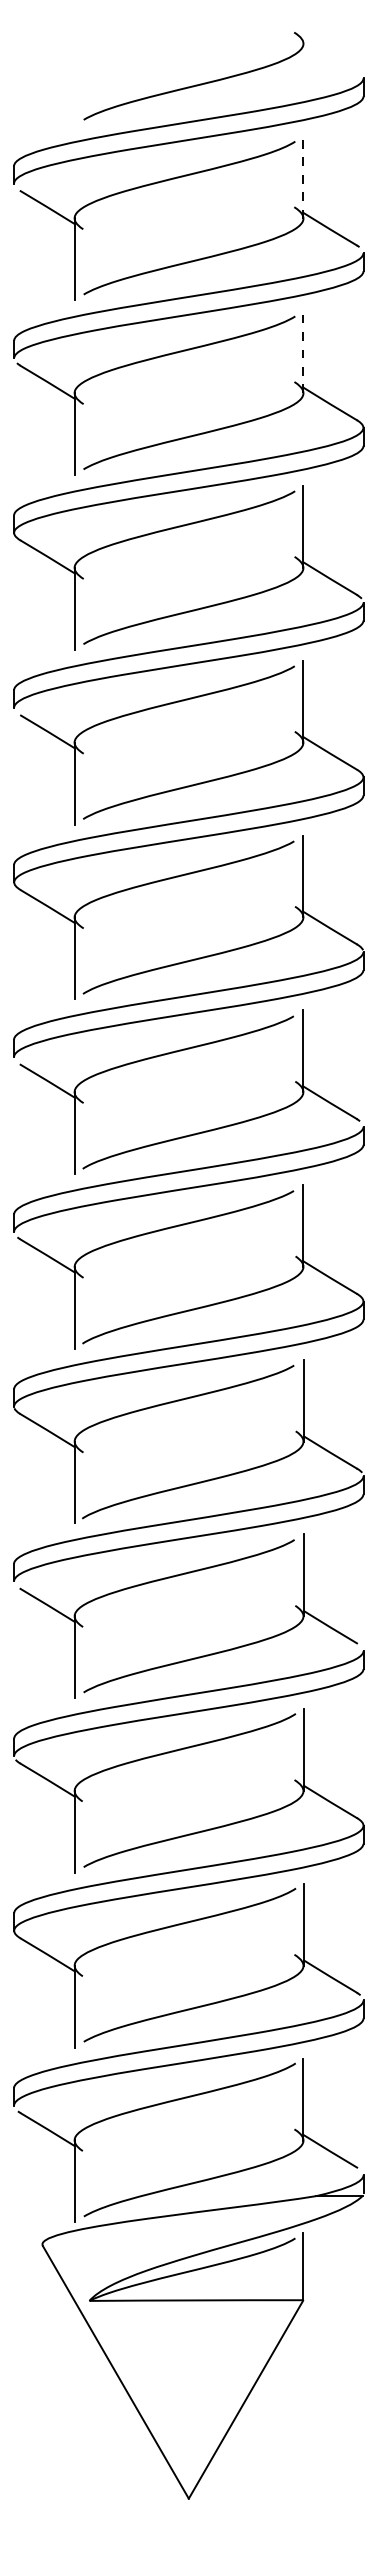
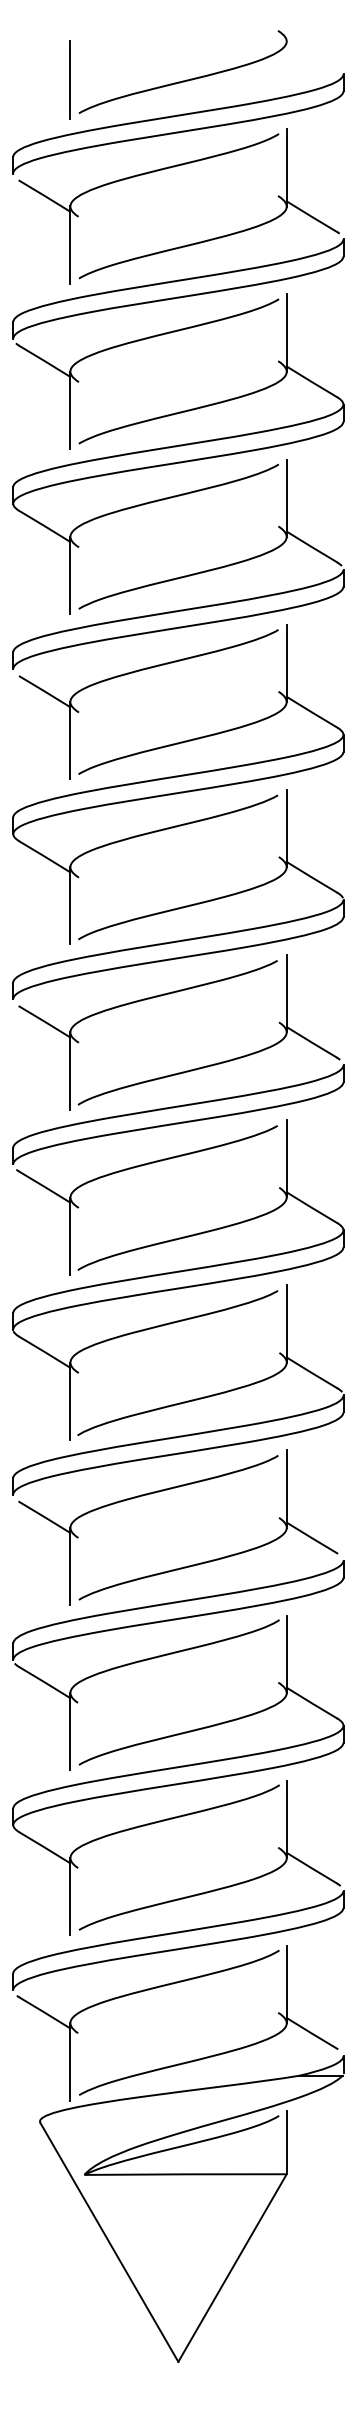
line: (74, 84) -> (70, 79), added
line: (303, 177) -> (286, 167), dashed -> solid
line: (303, 352) -> (286, 333), dashed -> solid

